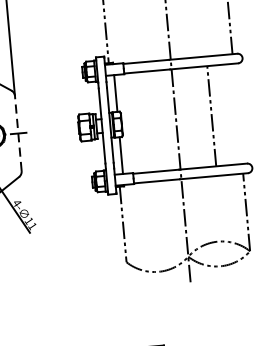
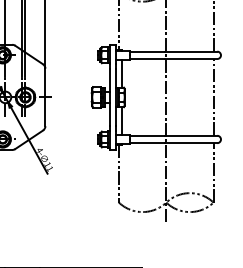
line: (211, 116) -> (213, 97), moved
line: (18, 133) -> (45, 97), dashed -> solid

